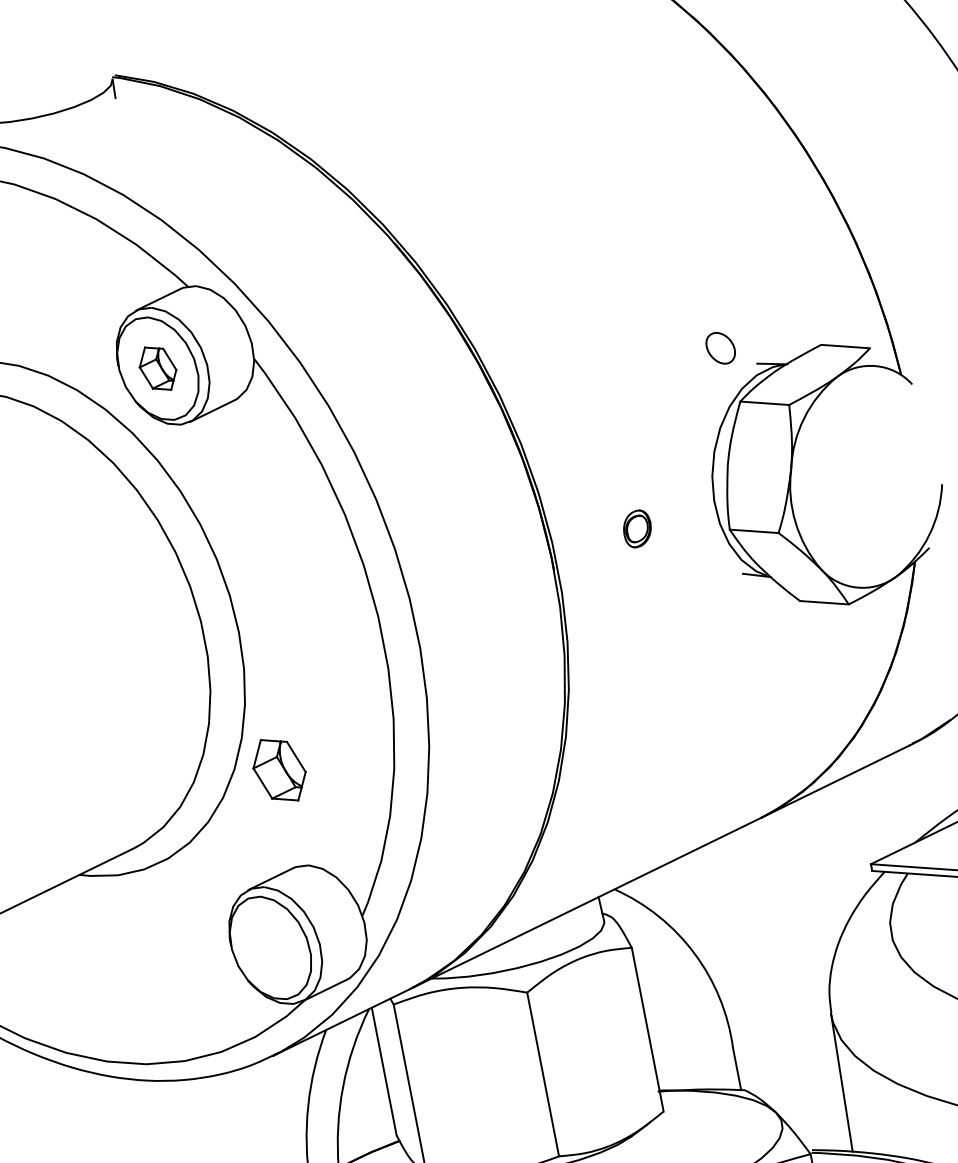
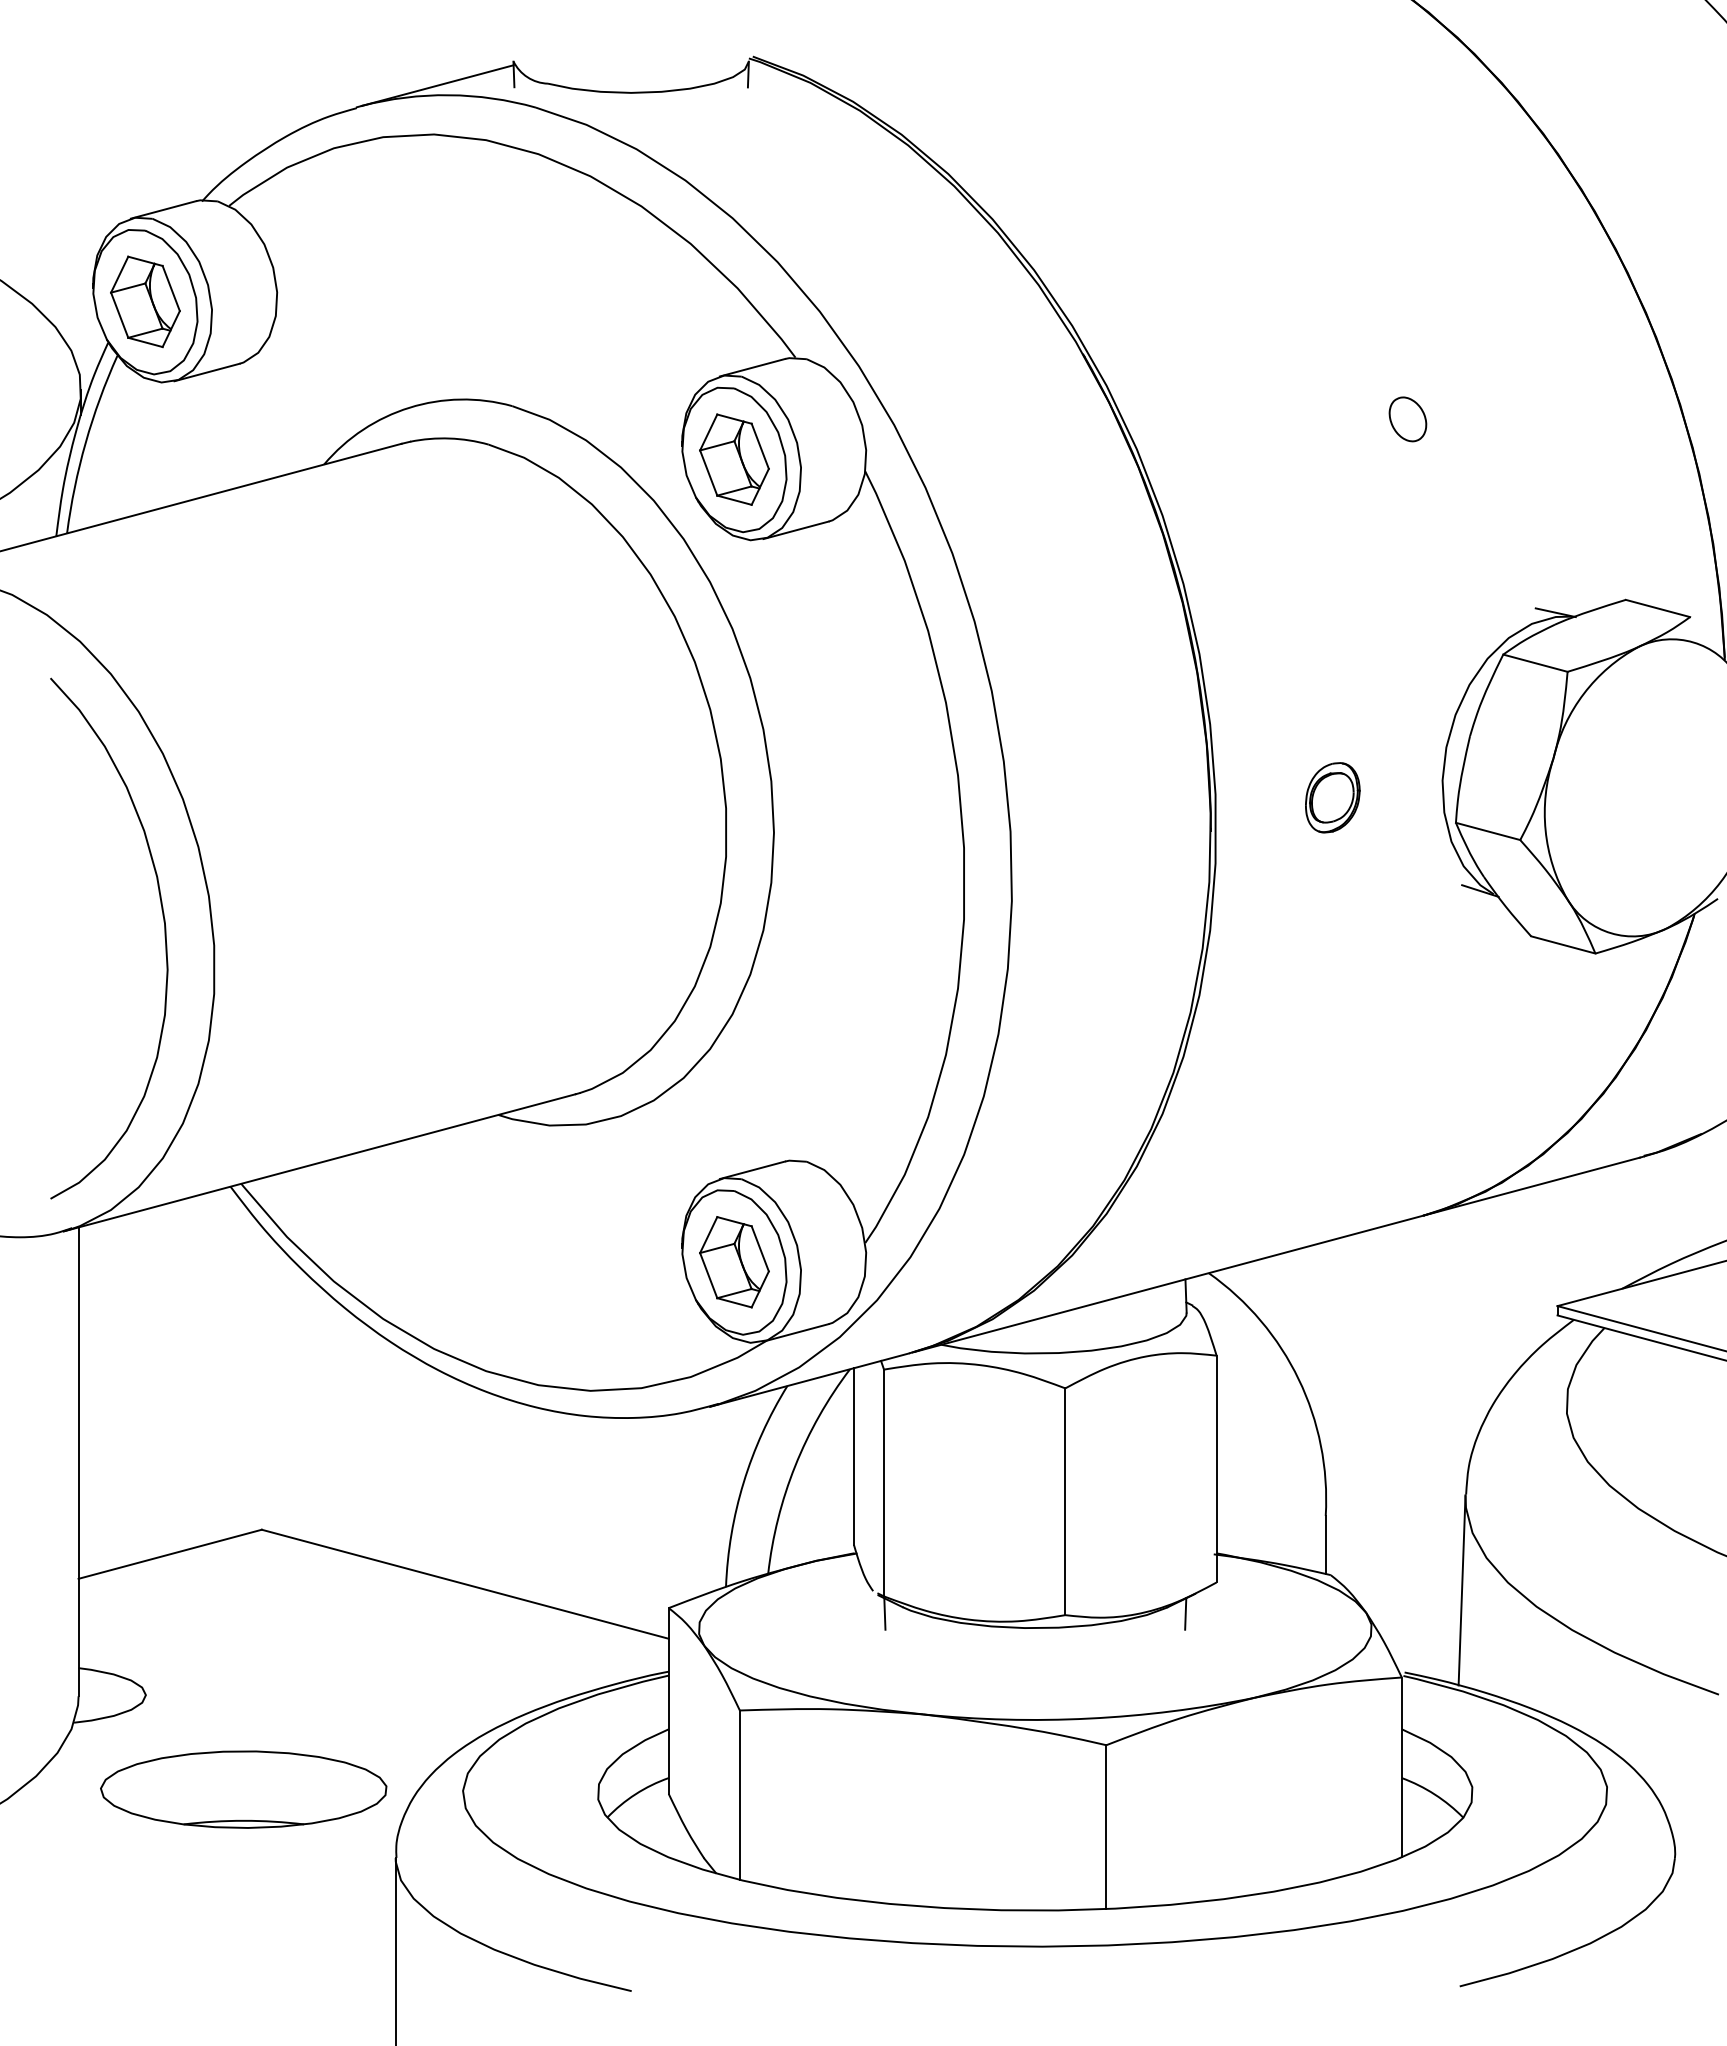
part: (720, 348) -> (1407, 419), moved
part: (158, 368) -> (734, 459), size x1.43
part: (637, 528) -> (1332, 797), size x1.43
part: (279, 770) -> (734, 1262), moved
line: (645, 1138) -> (1185, 1613), added

